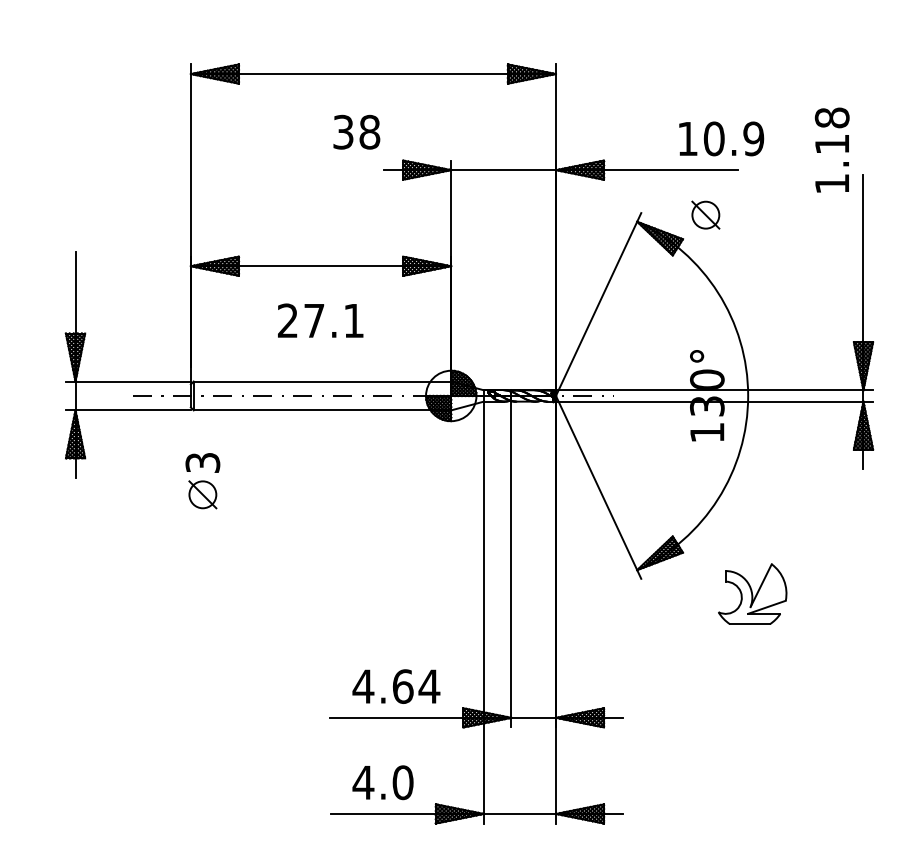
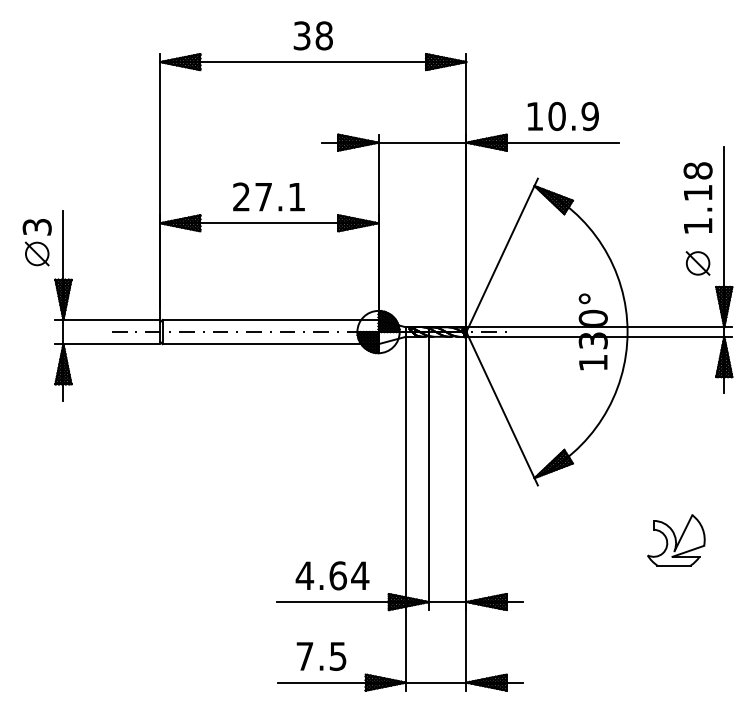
text: (355, 131) -> (312, 35), moved
text: (720, 138) -> (562, 116), moved
text: (831, 149) -> (697, 197), moved
part: (705, 215) -> (697, 263), moved
text: (320, 320) -> (268, 196), moved
part: (202, 481) -> (36, 242), moved
part: (752, 594) -> (676, 540), moved
text: (382, 781) -> (320, 655), 4.0 -> 7.5

